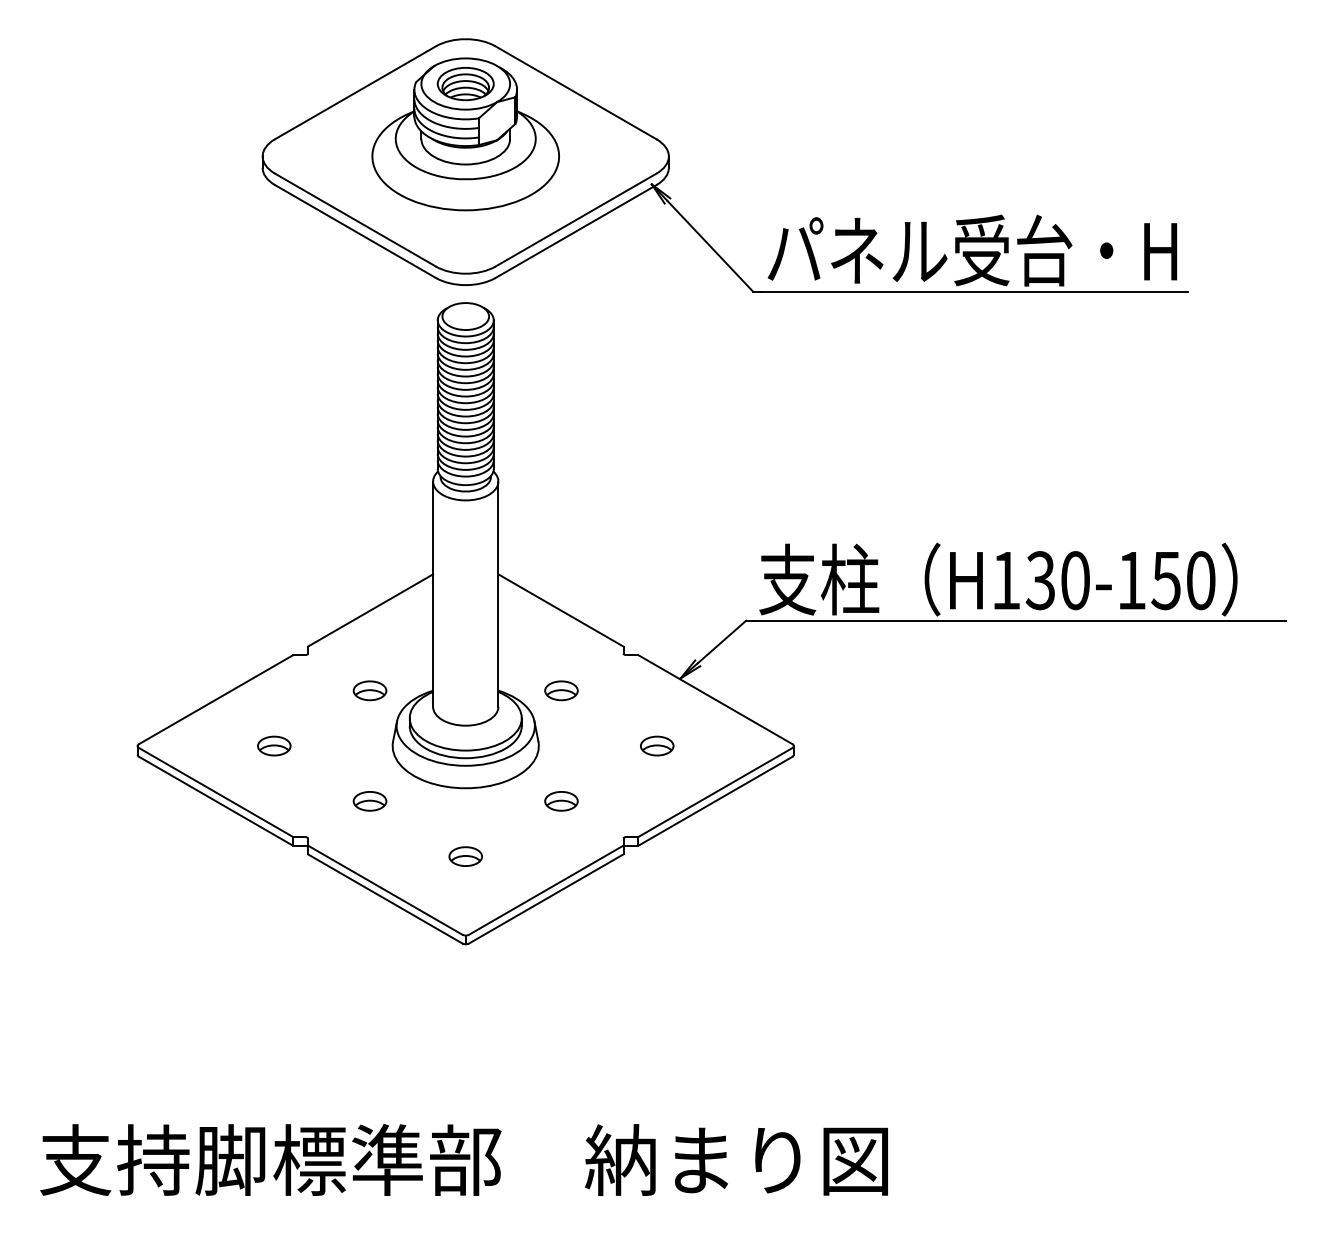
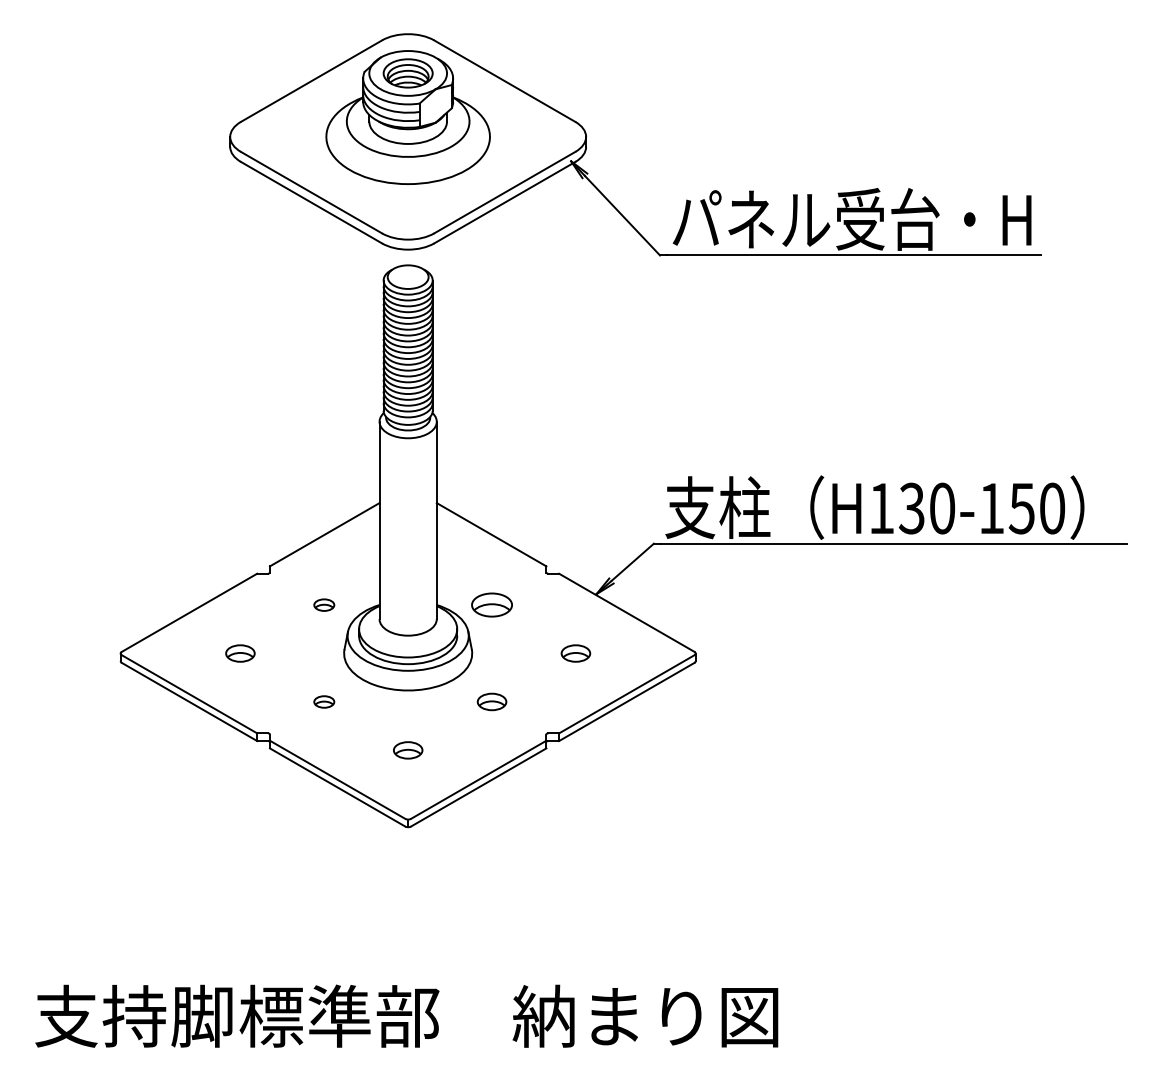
part: (369, 690) -> (323, 604), size x0.7
part: (561, 690) -> (492, 604), size x1.4
part: (369, 801) -> (323, 702), size x0.7

